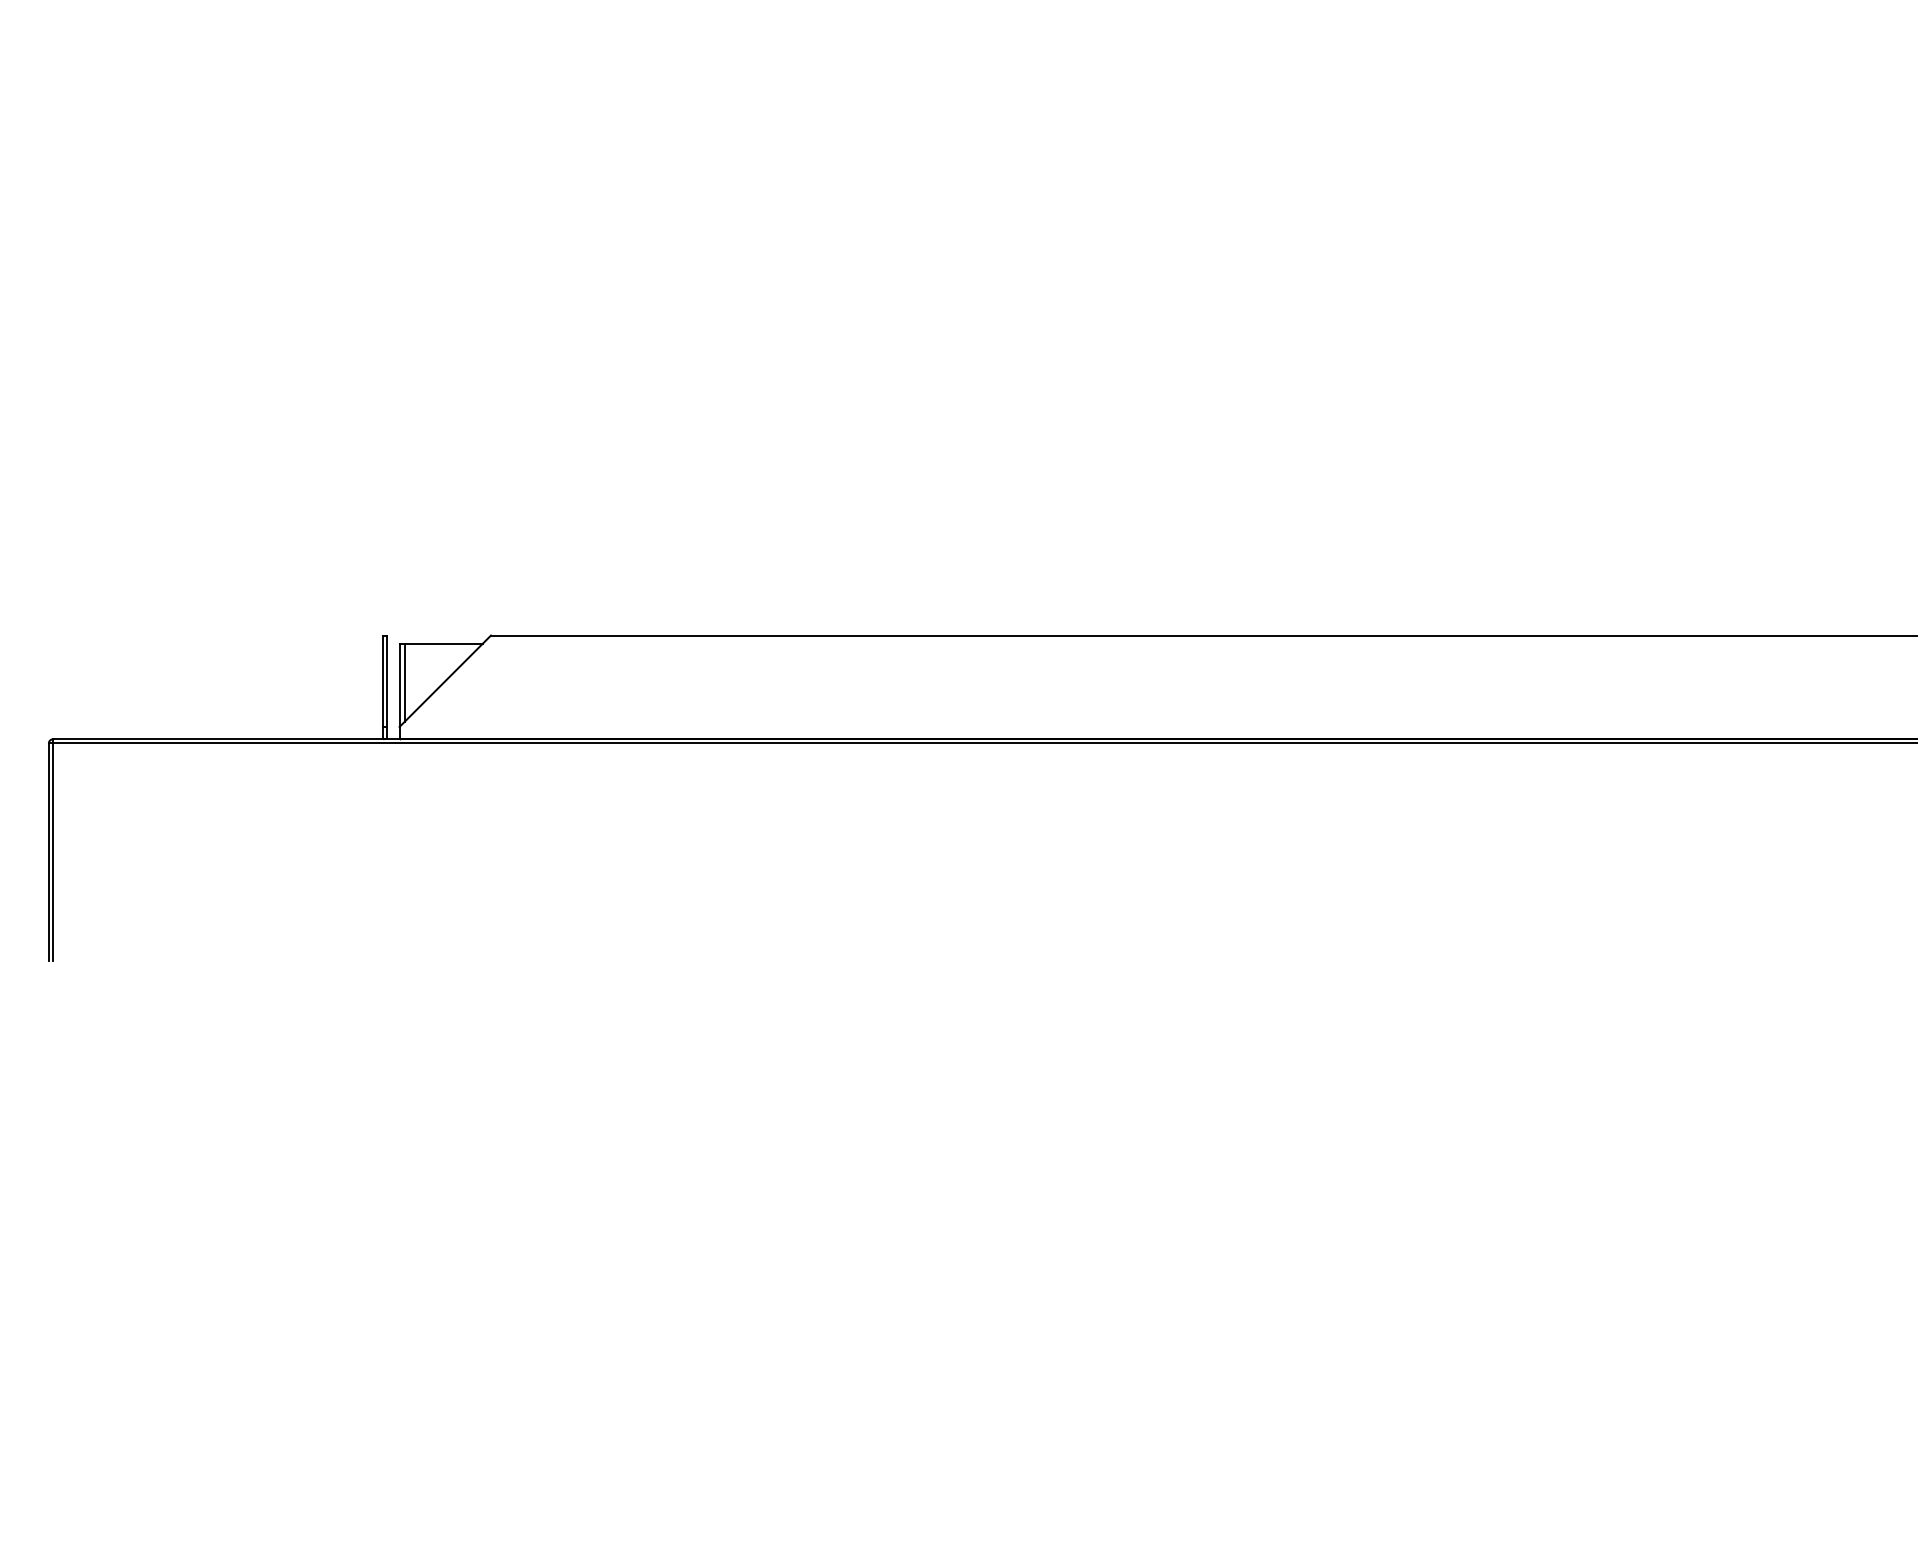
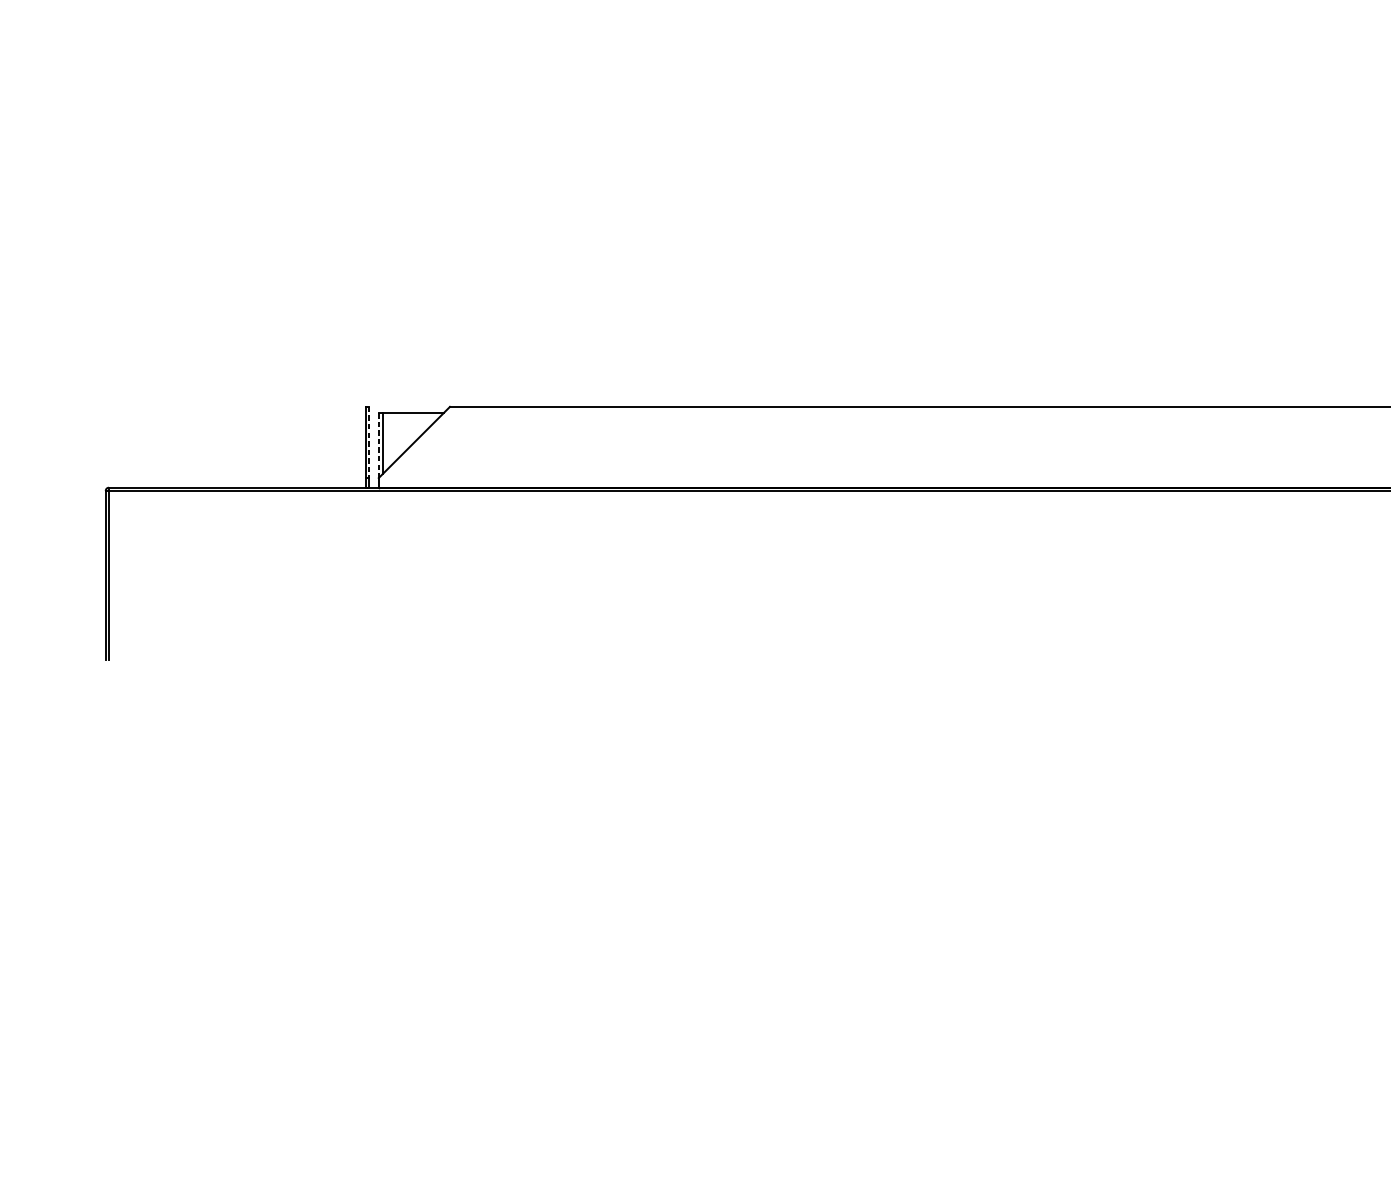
line: (387, 681) -> (369, 442), solid -> dashed
line: (399, 685) -> (378, 445), solid -> dashed

